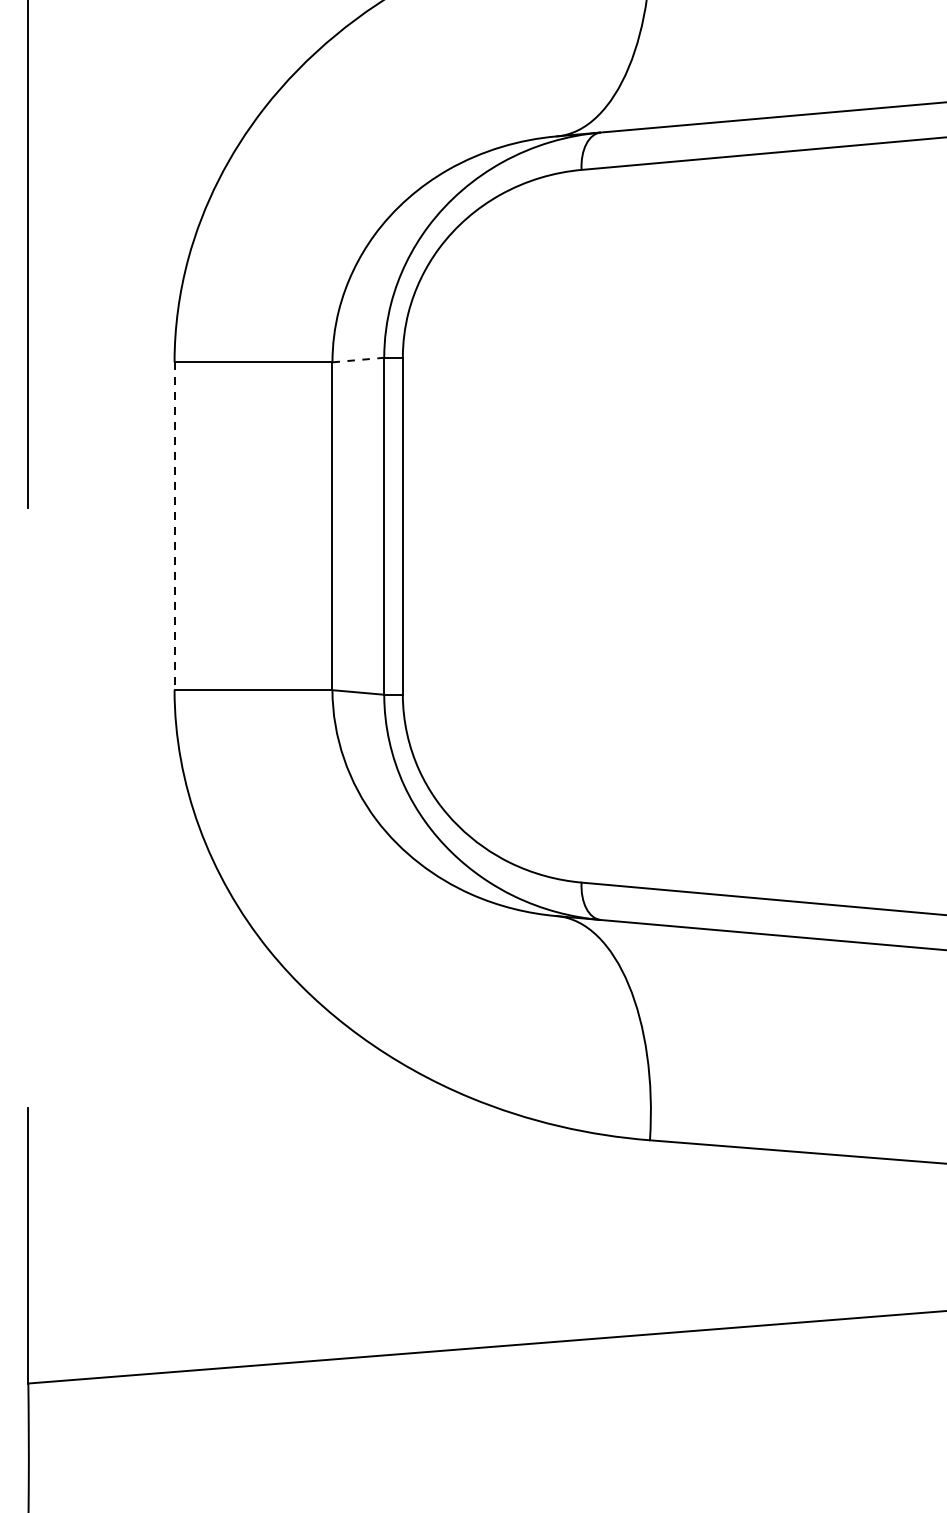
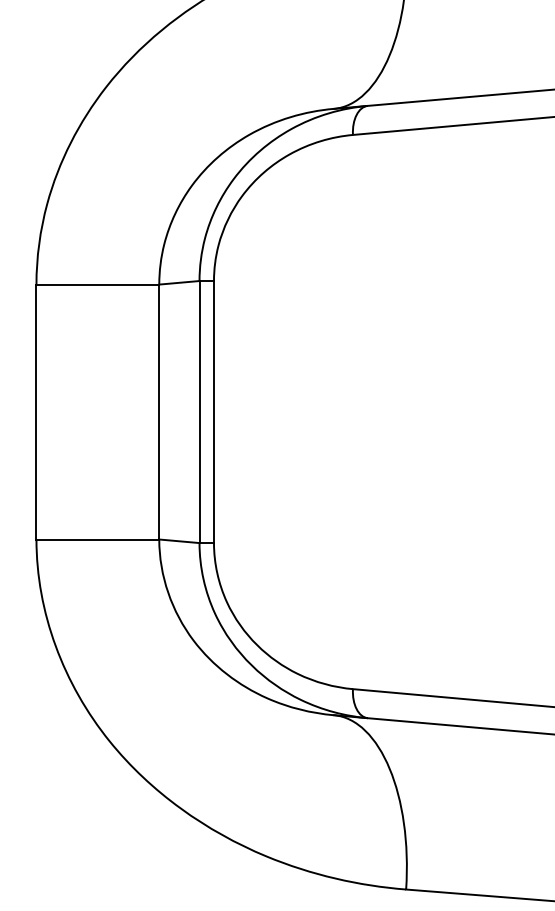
line: (358, 360) -> (179, 283), dashed -> solid
line: (174, 526) -> (36, 412), dashed -> solid

